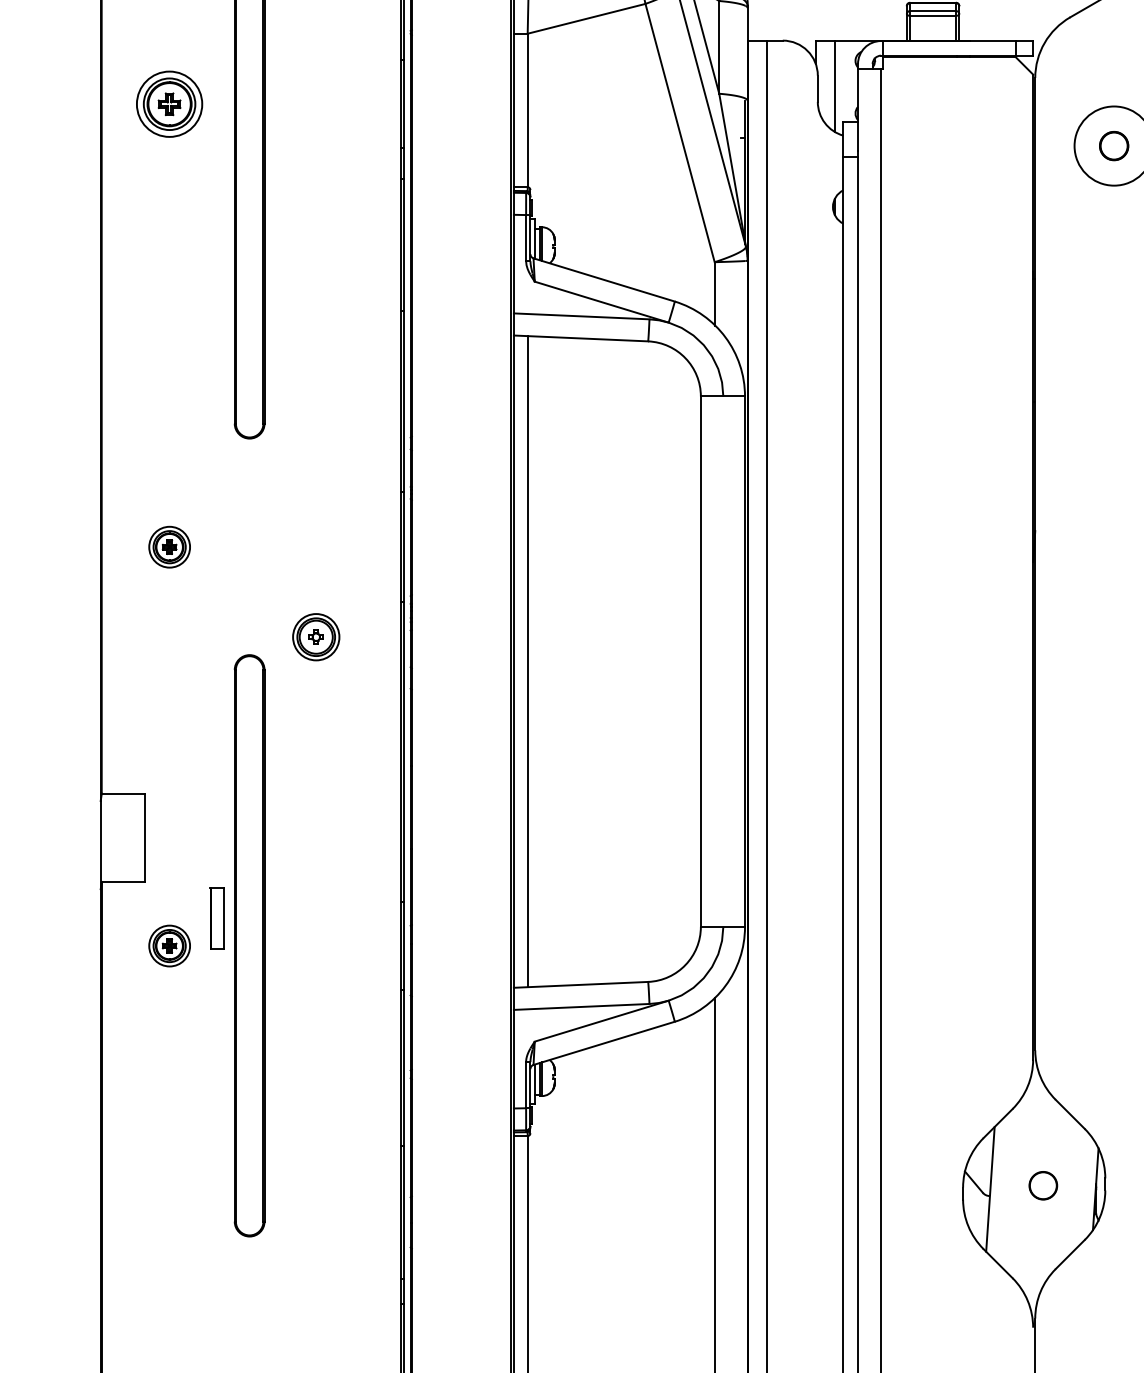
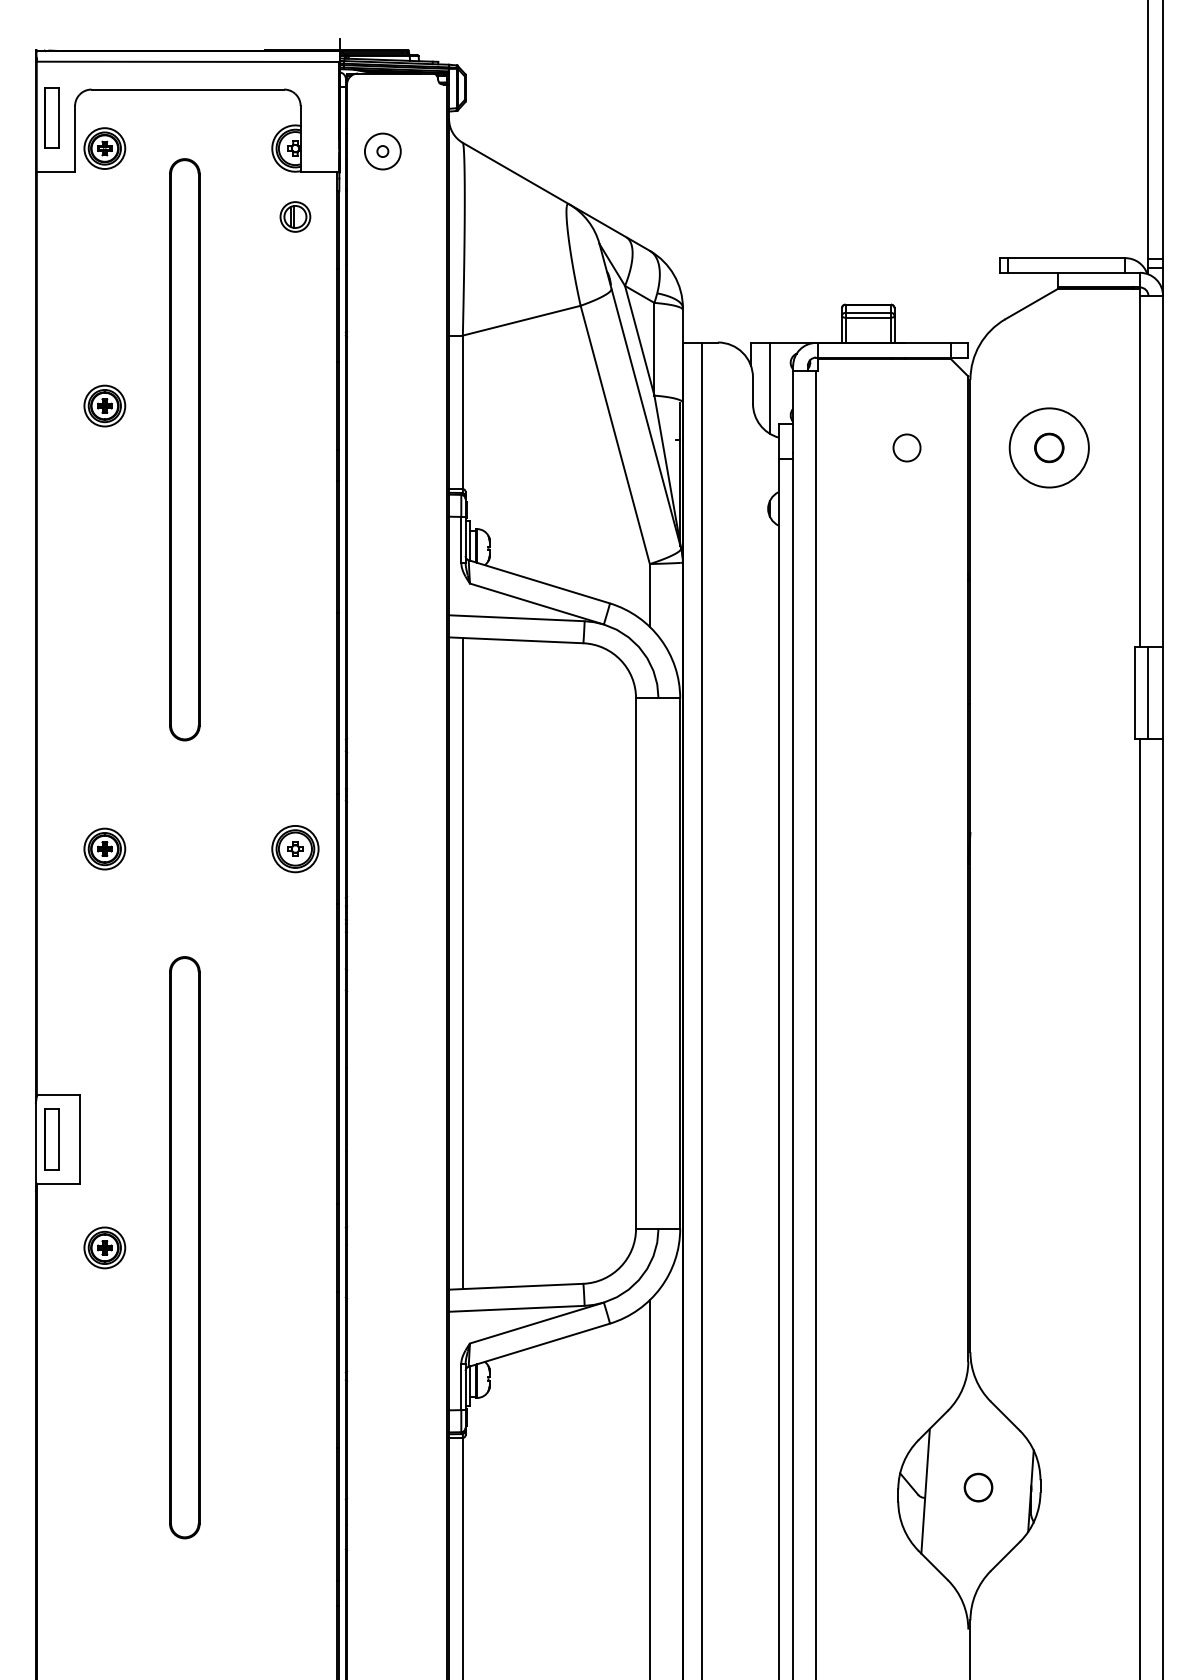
part: (169, 103) -> (104, 405), size x0.62
circle: (971, 145) -> (906, 447), added
part: (316, 637) -> (295, 849), moved
part: (217, 918) -> (51, 1139), moved

